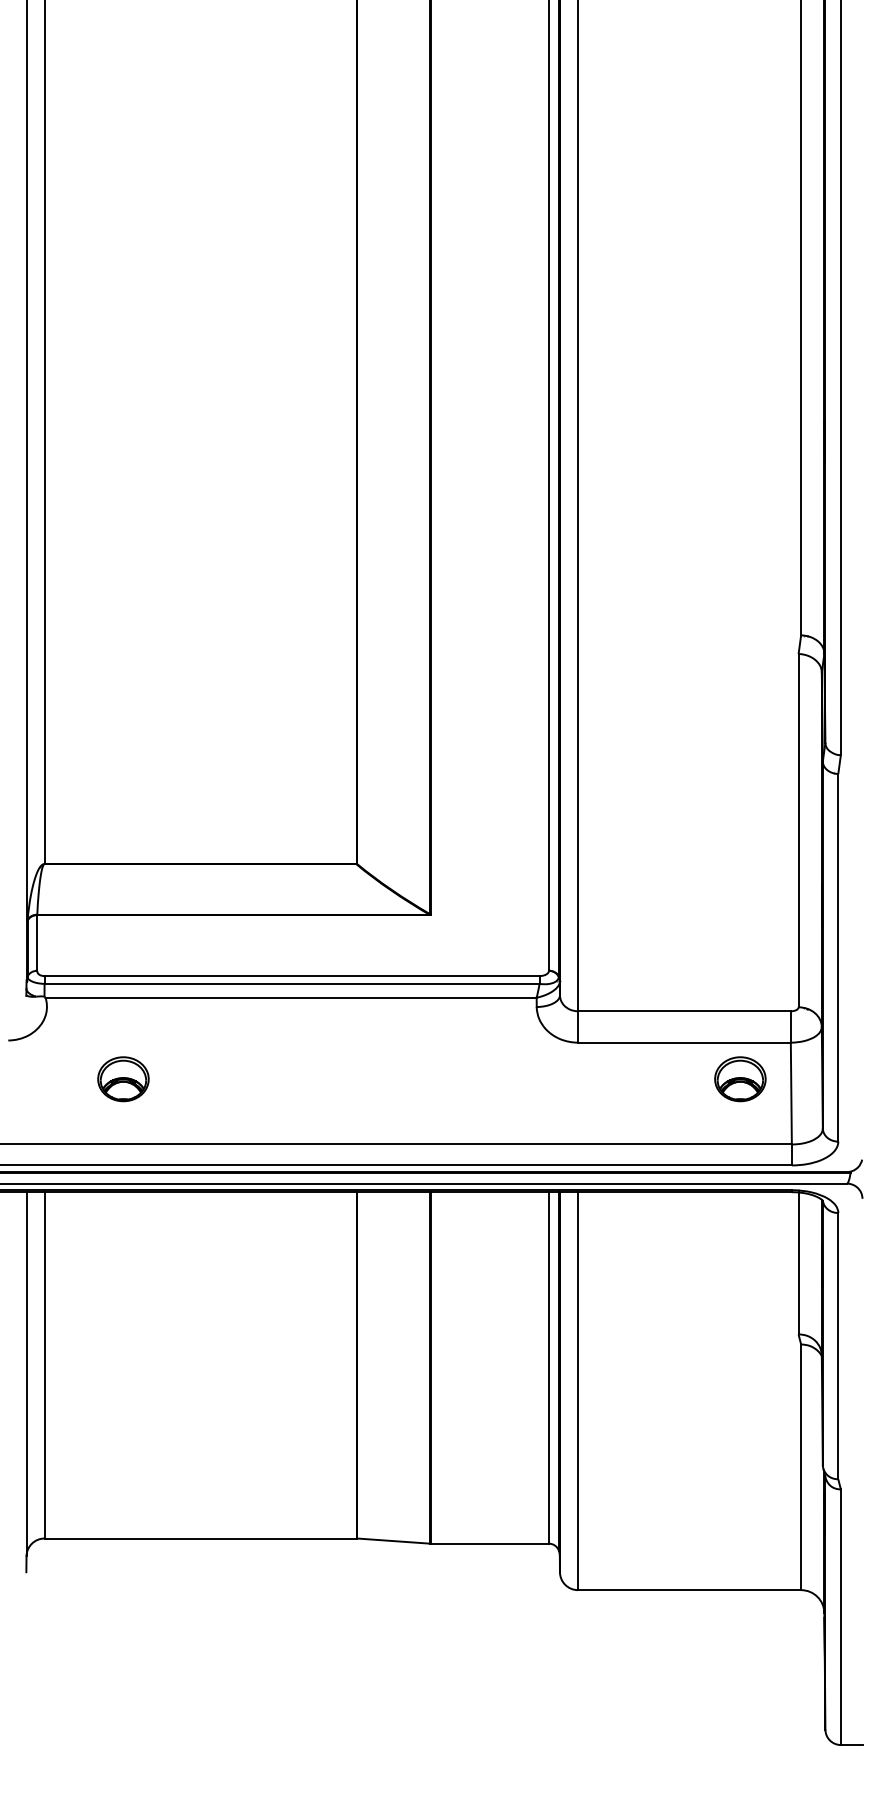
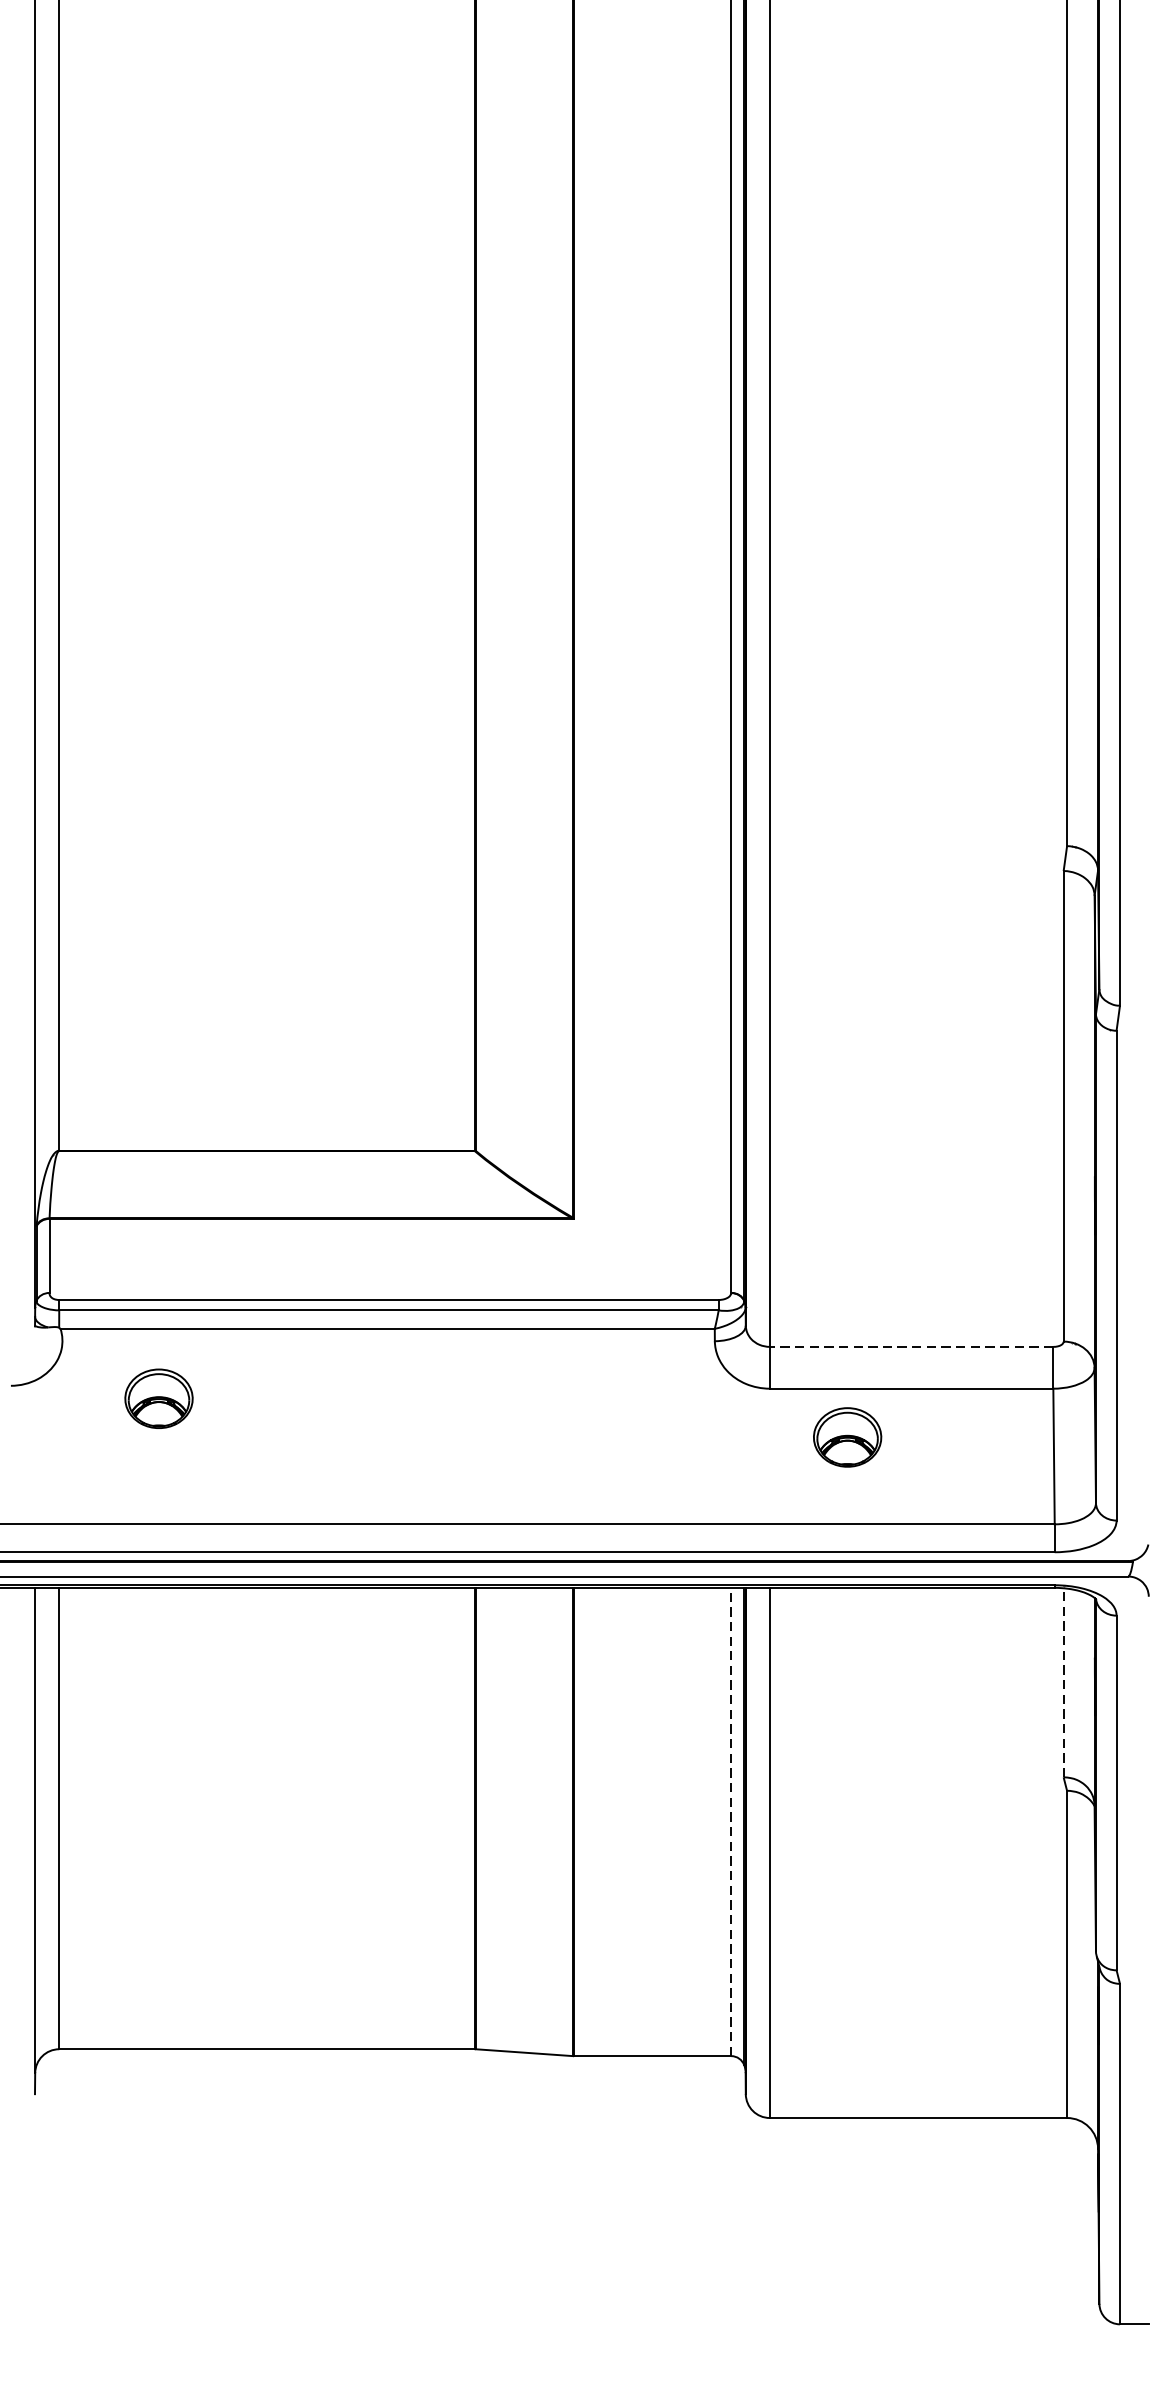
line: (683, 1011) -> (910, 1347), solid -> dashed
part: (123, 1079) -> (159, 1399), moved
part: (740, 1079) -> (847, 1437), moved
line: (798, 1263) -> (1063, 1682), solid -> dashed
line: (549, 1367) -> (731, 1821), solid -> dashed

